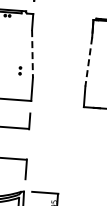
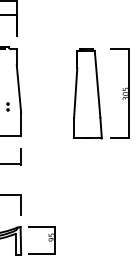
line: (32, 54) -> (18, 89), dashed -> solid
line: (88, 62) -> (75, 93), dashed -> solid

